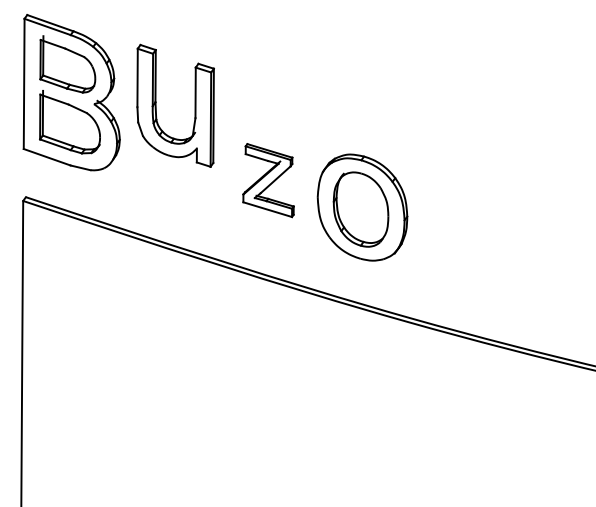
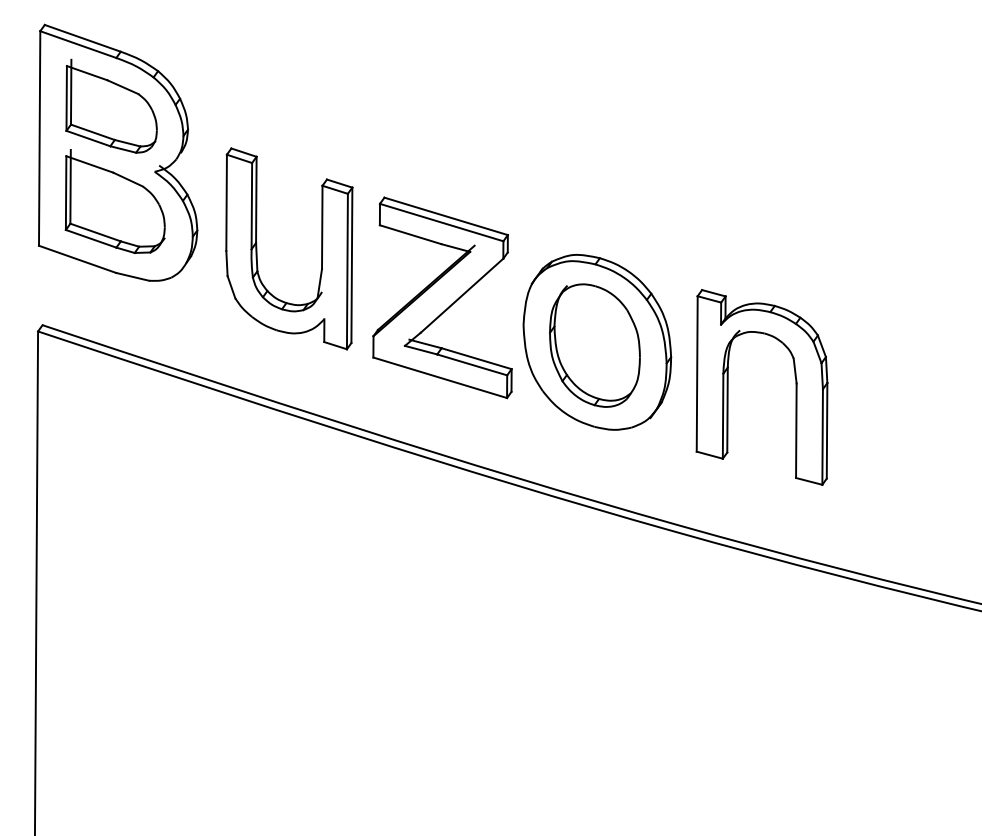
part: (156, 105) -> (257, 248), moved
part: (268, 180) -> (442, 297), size x1.67
part: (442, 234) -> (729, 386), added

